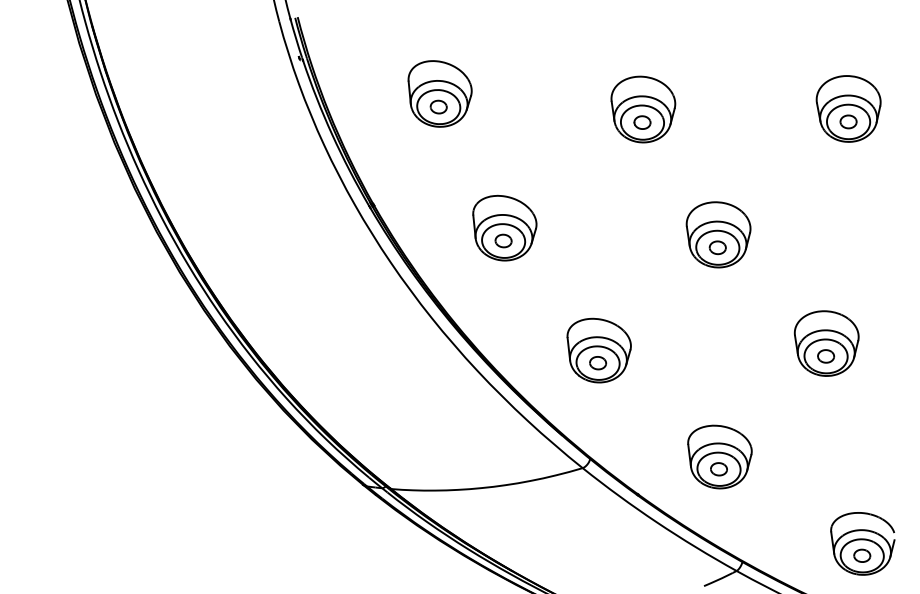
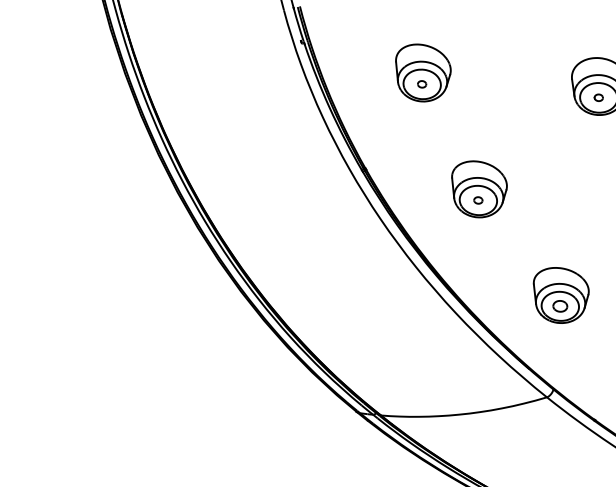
part: (438, 106) -> (421, 83), size x0.6
part: (642, 122) -> (598, 97), size x0.6
part: (503, 240) -> (478, 200), size x0.6

